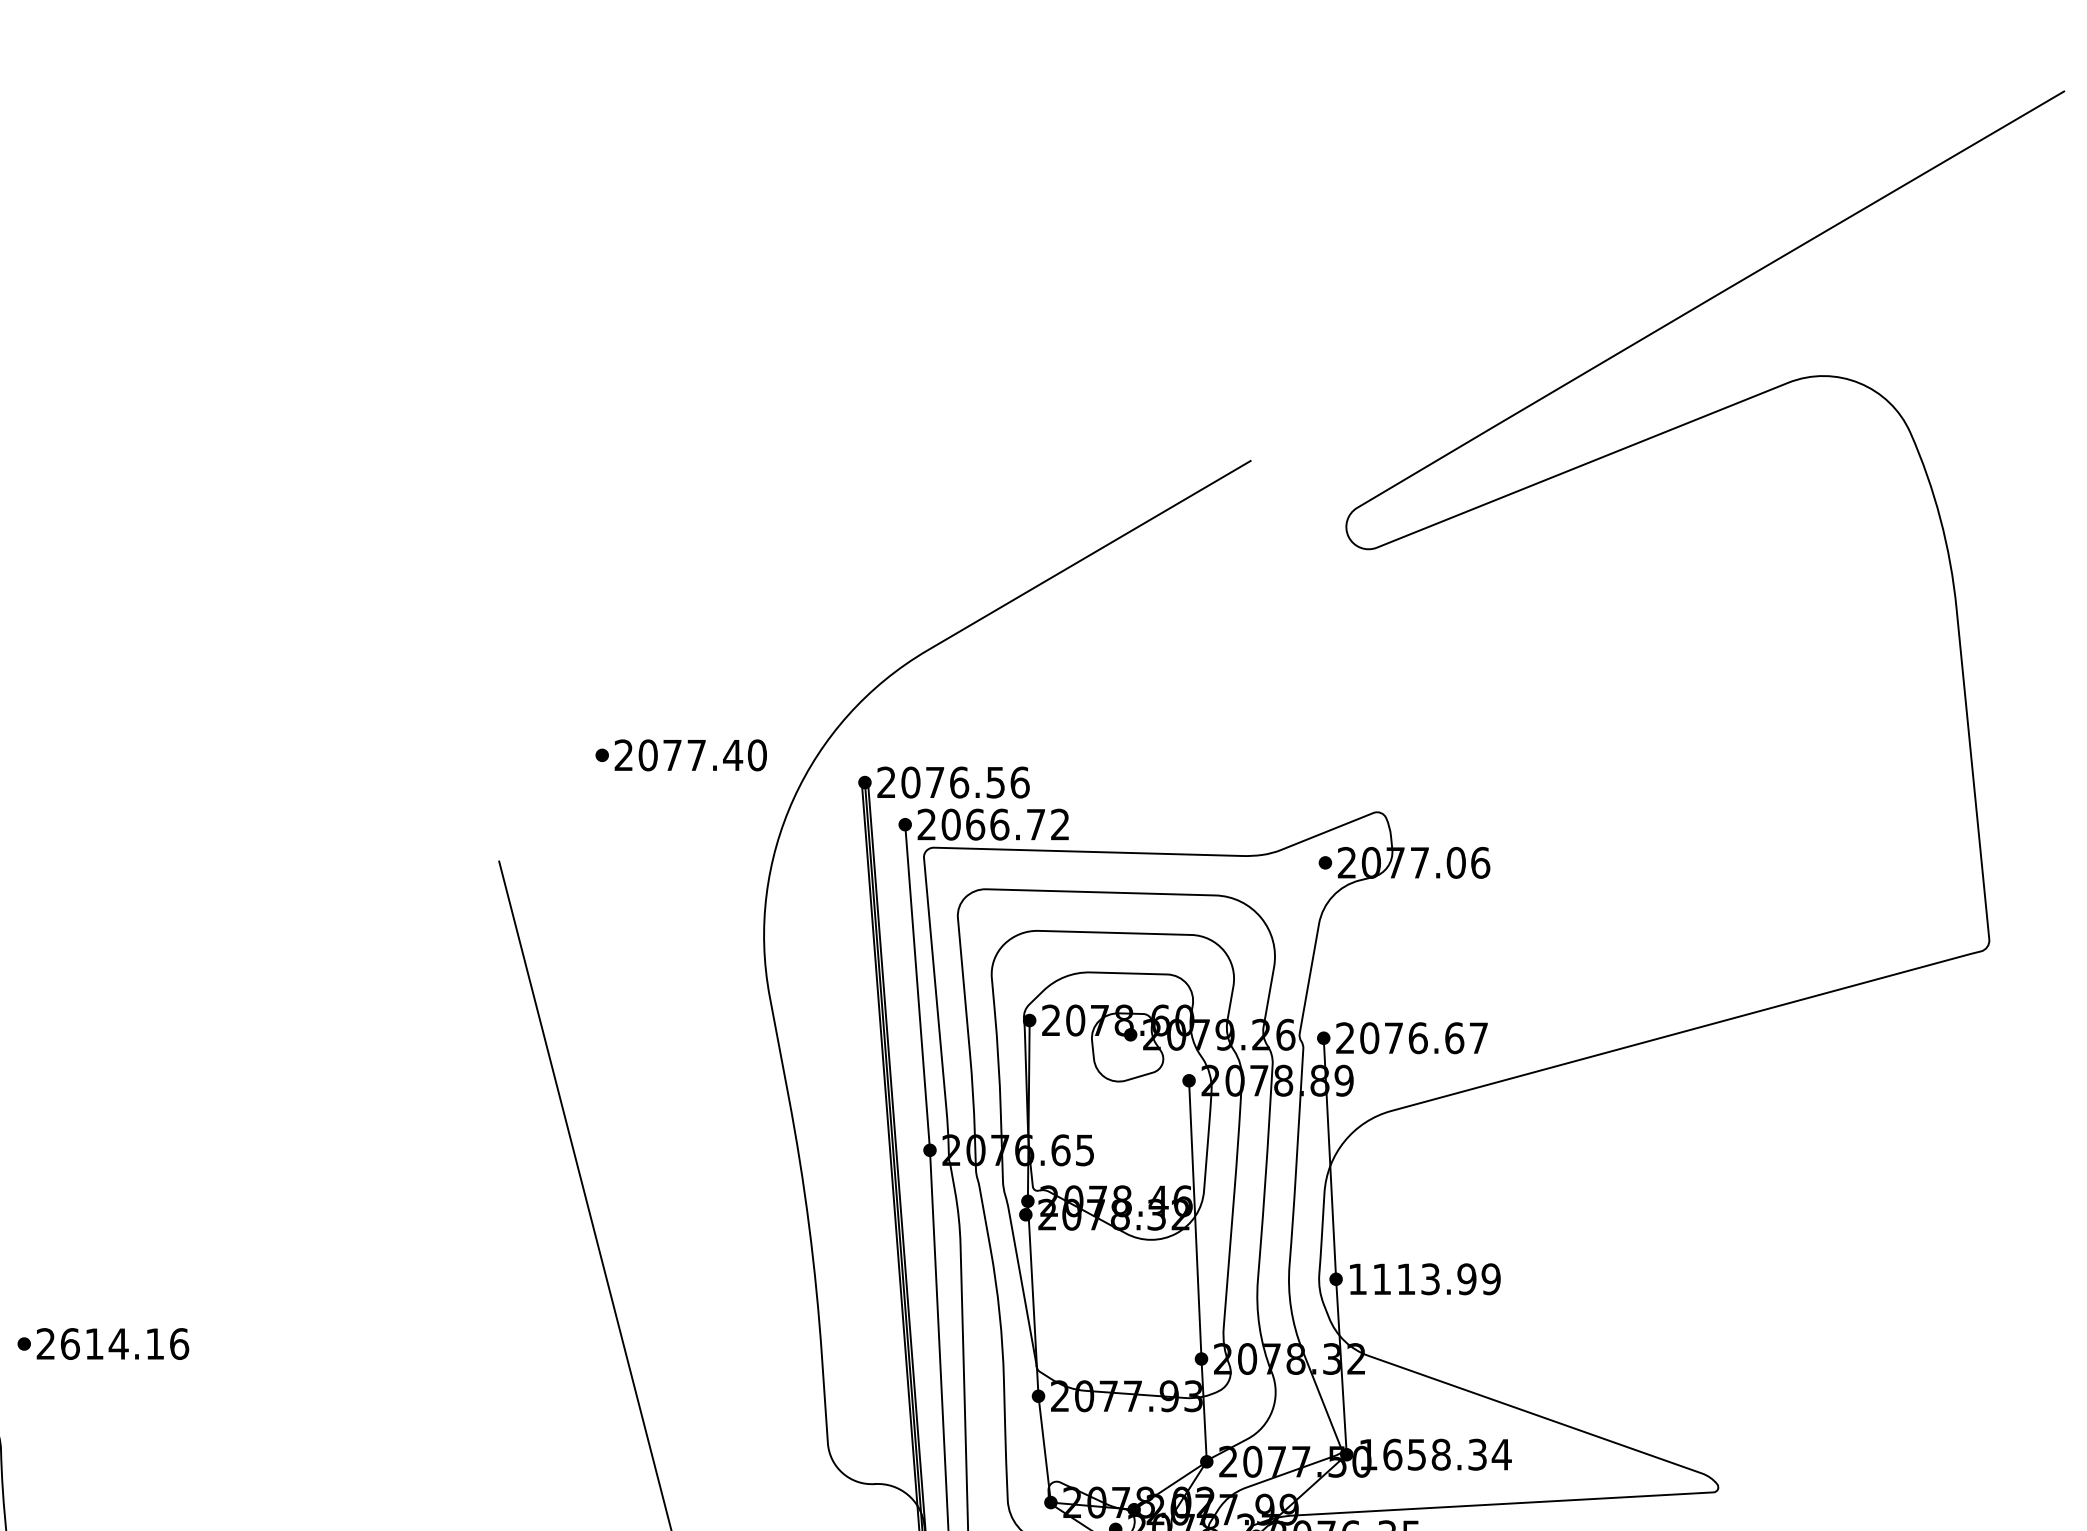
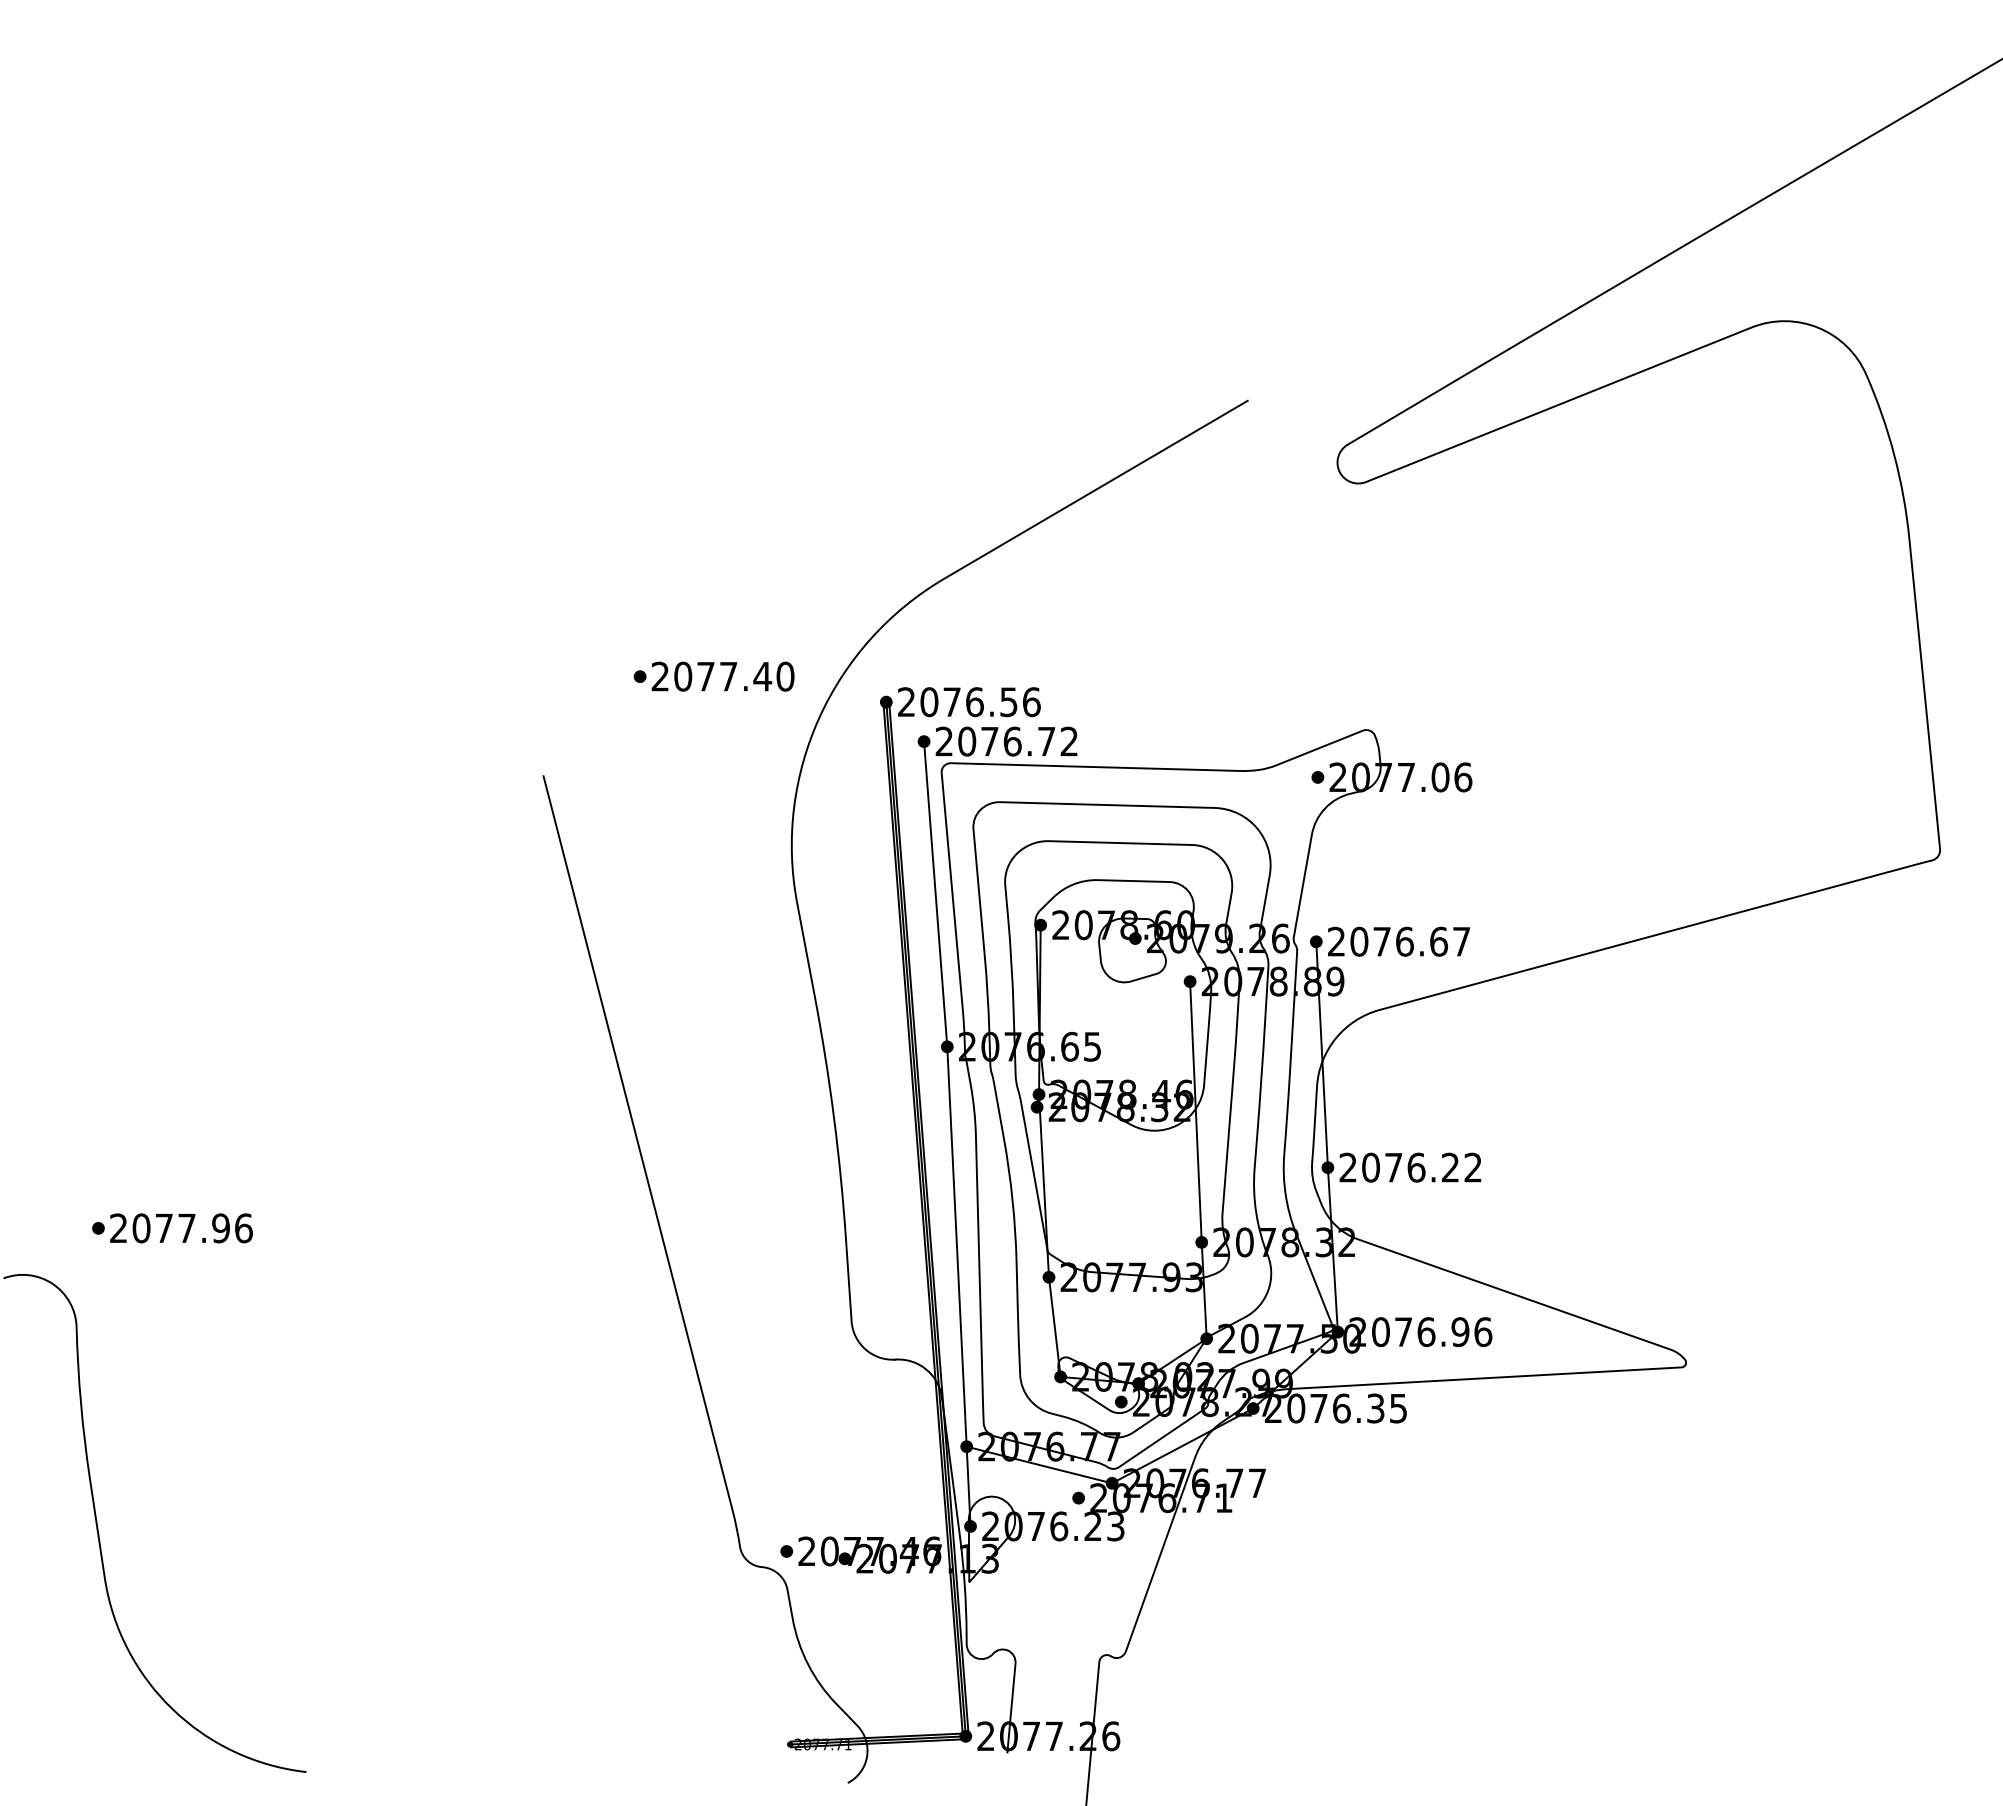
text: (975, 824) -> (989, 741), 2066.72 -> 2076.72
text: (1424, 1279) -> (1410, 1167), 1113.99 -> 2076.22
text: (111, 1344) -> (180, 1228), 2614.16 -> 2077.96
text: (1434, 1455) -> (1420, 1332), 1658.34 -> 2076.96

